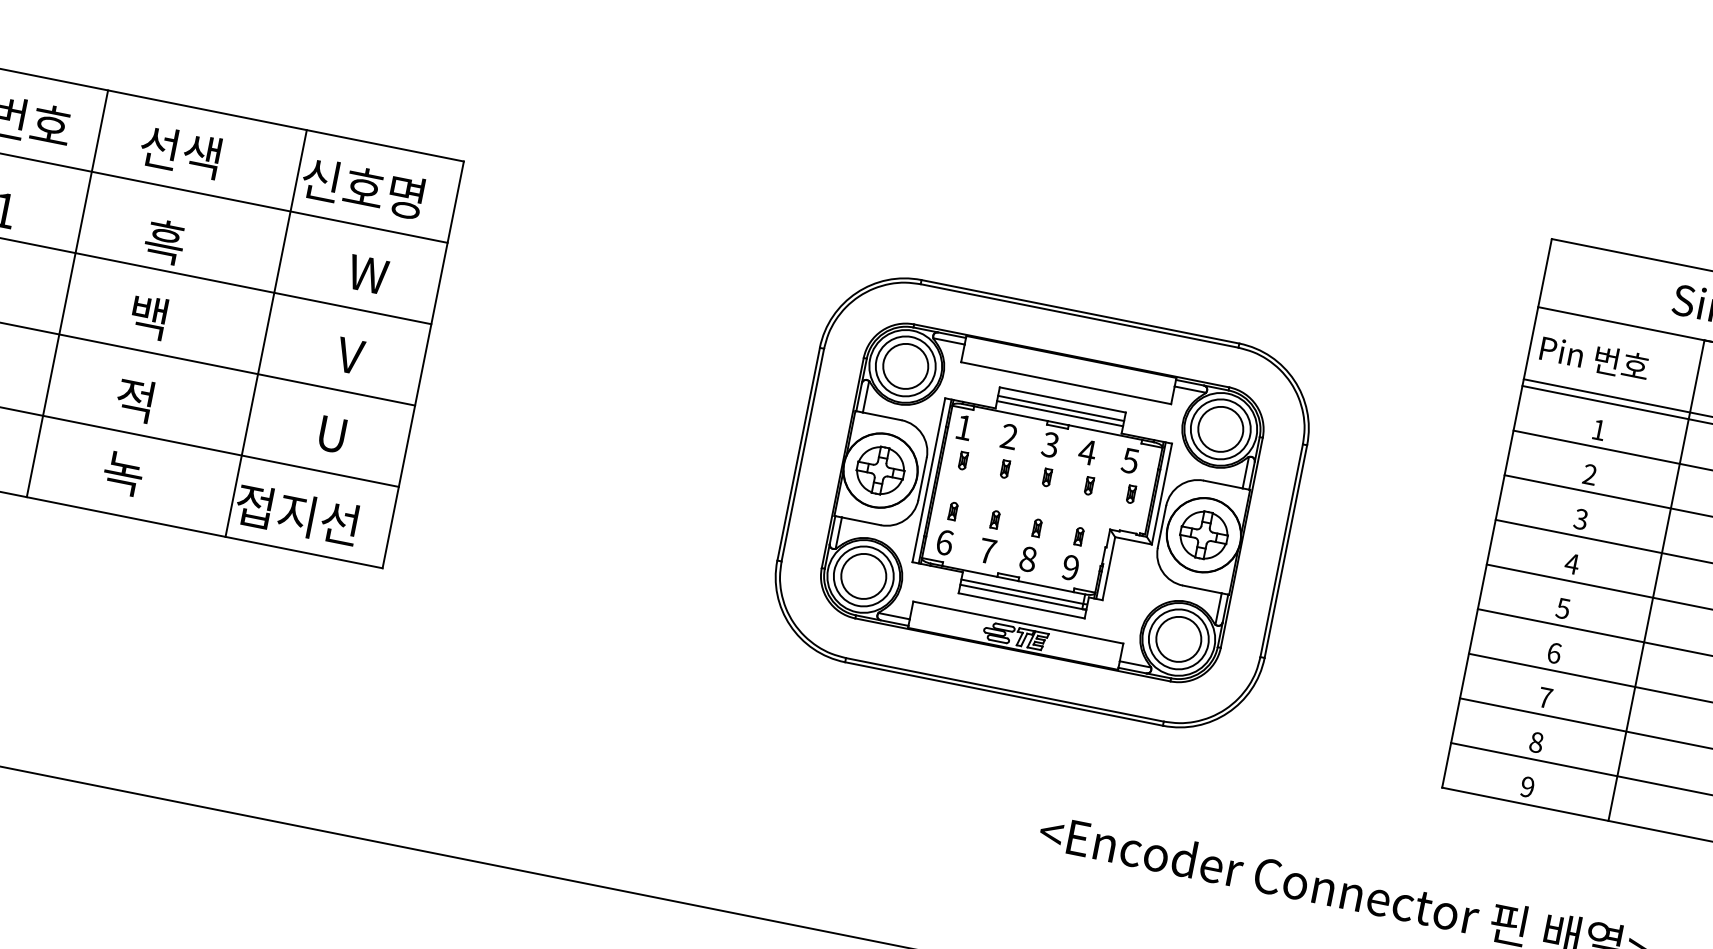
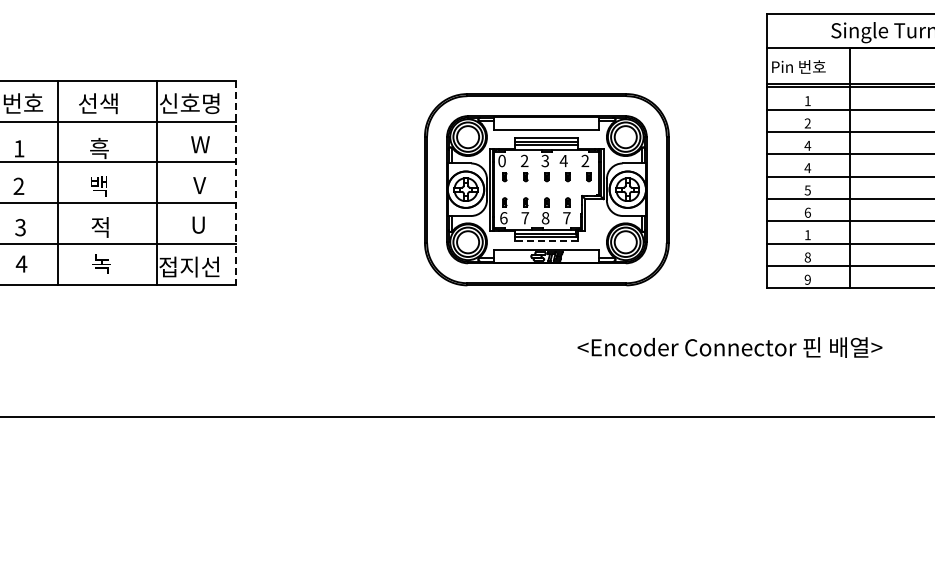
line: (422, 364) -> (235, 182), solid -> dashed
text: (963, 426) -> (501, 160), 1 -> 0
text: (1131, 459) -> (585, 160), 5 -> 2
text: (1580, 518) -> (807, 145), 3 -> 4
text: (1069, 568) -> (566, 218), 9 -> 7
line: (1020, 606) -> (546, 241), solid -> dashed
text: (1544, 698) -> (807, 235), 7 -> 1

